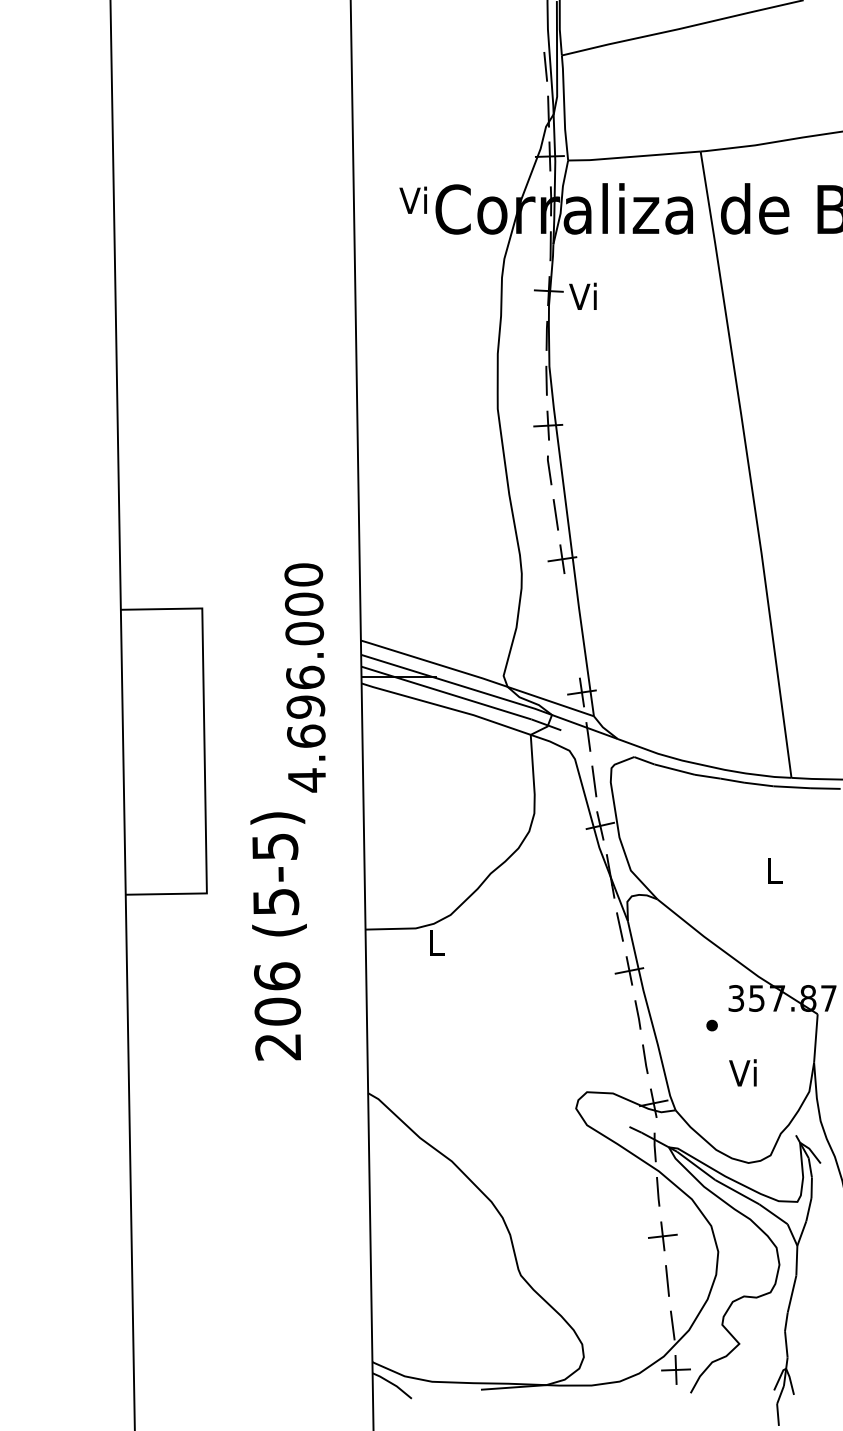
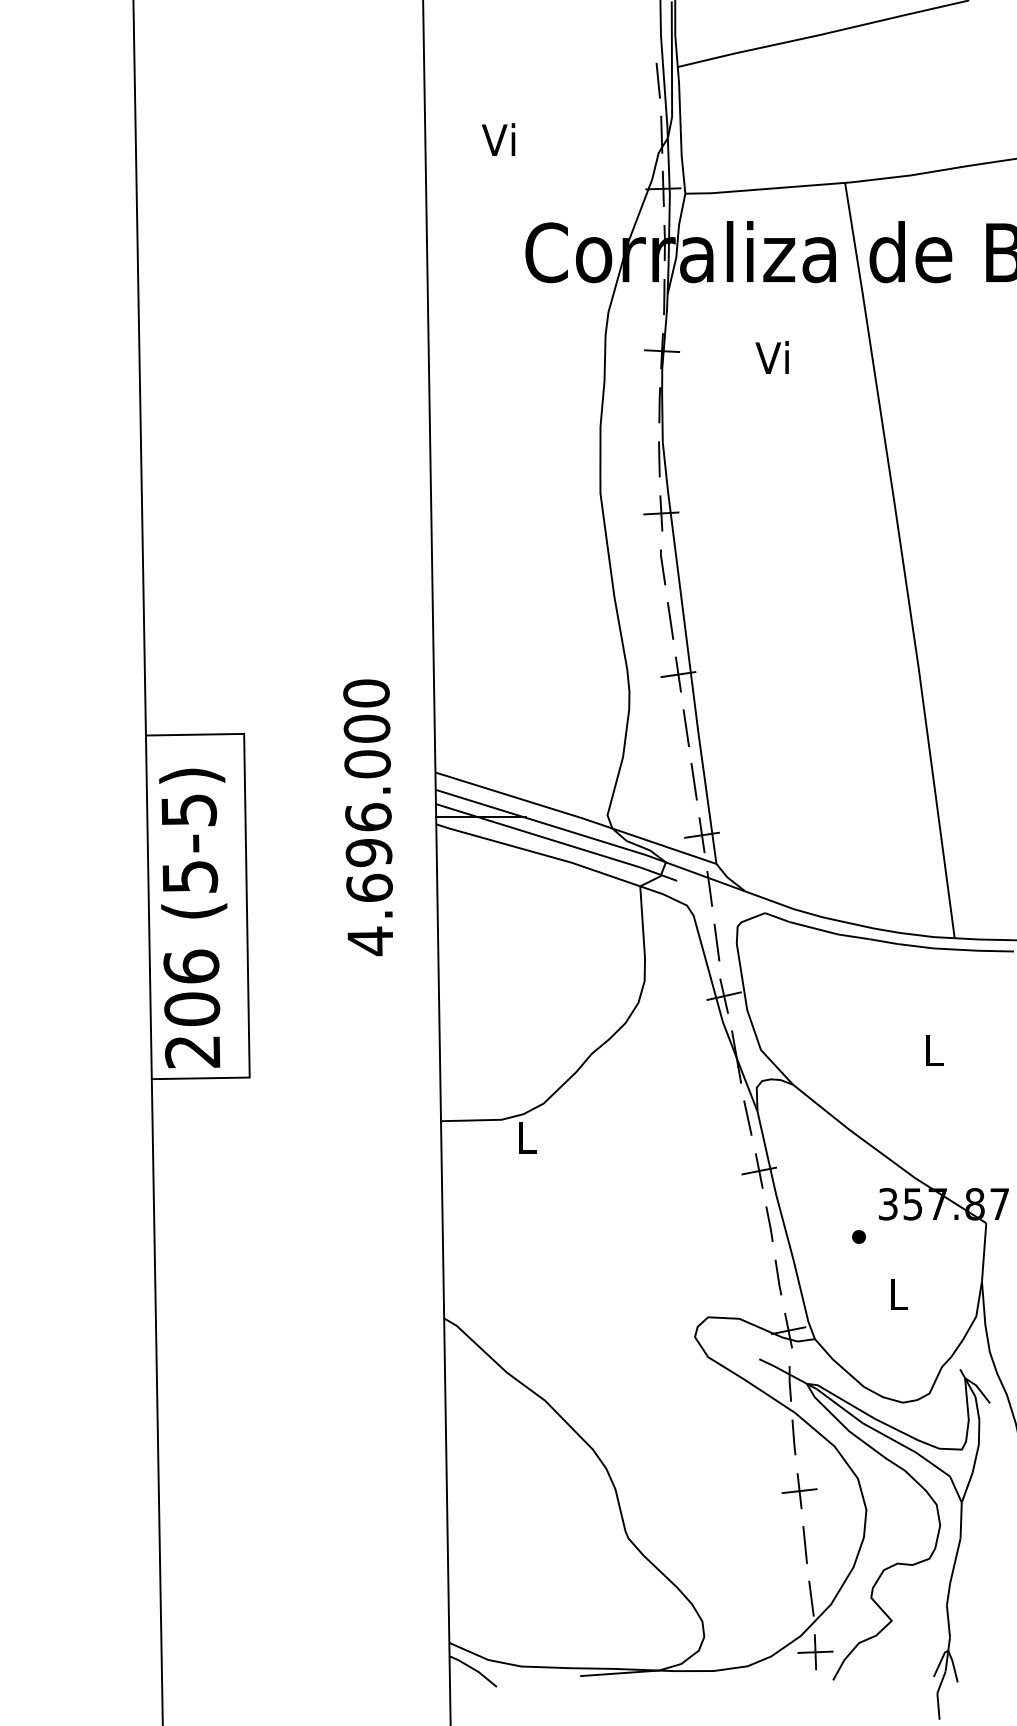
text: (413, 200) -> (498, 139), moved
text: (582, 296) -> (771, 357), moved
line: (568, 603) -> (685, 728), added
line: (574, 647) -> (693, 781), added
text: (278, 936) -> (193, 918), moved
text: (742, 1072) -> (895, 1293), Vi -> L

